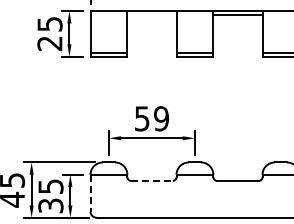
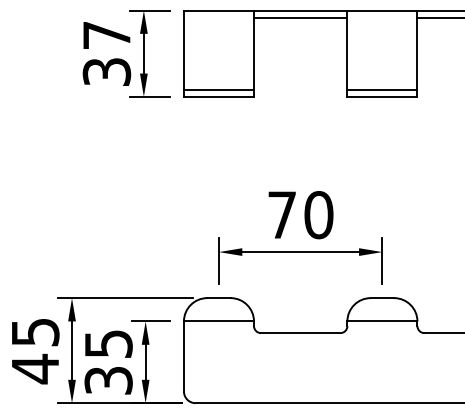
line: (151, 14) -> (299, 16), added
text: (49, 33) -> (105, 52), 25 -> 37
text: (152, 118) -> (301, 214), 59 -> 70
line: (151, 180) -> (299, 332), dashed -> solid
line: (90, 193) -> (183, 357), dashed -> solid

